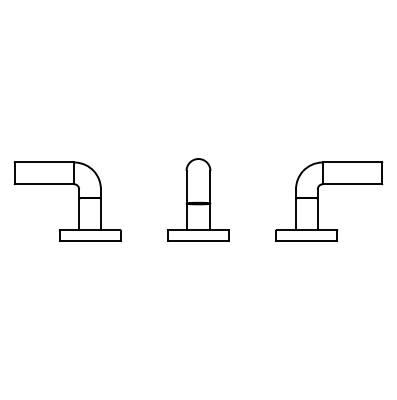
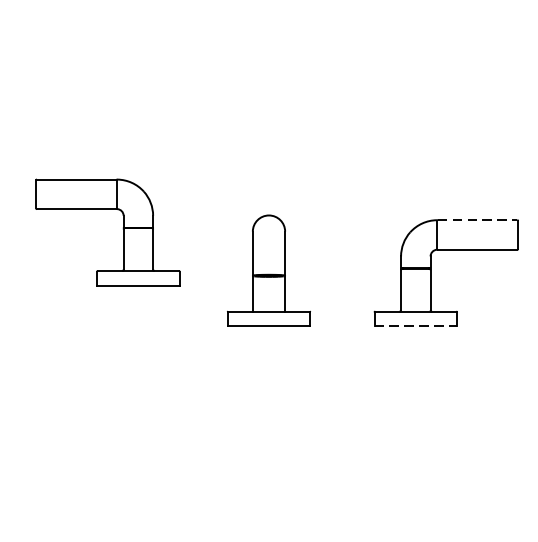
line: (352, 162) -> (477, 220), solid -> dashed
part: (78, 201) -> (122, 232), moved
line: (307, 240) -> (416, 325), solid -> dashed

